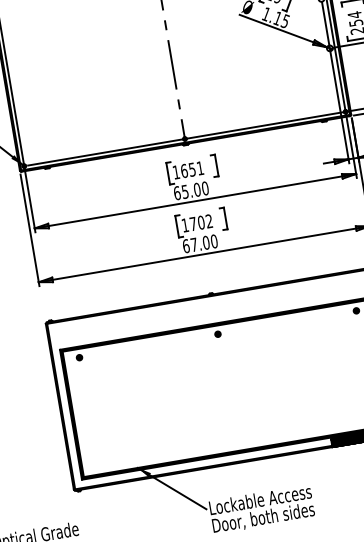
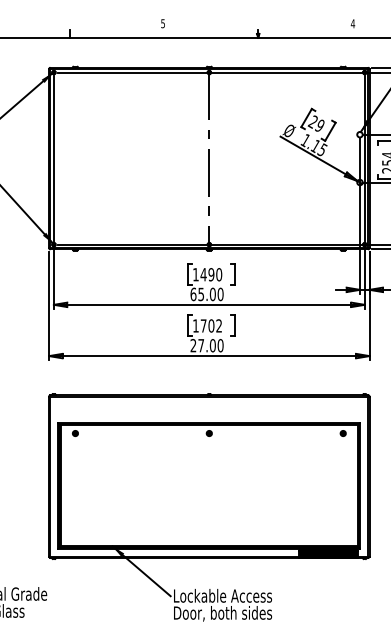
text: (192, 169) -> (211, 274), 1651 -> 1490
text: (186, 246) -> (193, 345), 67.00 -> 27.00

